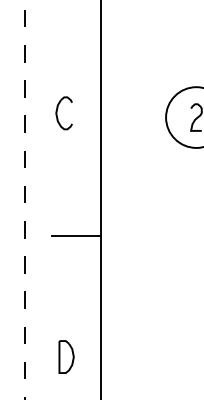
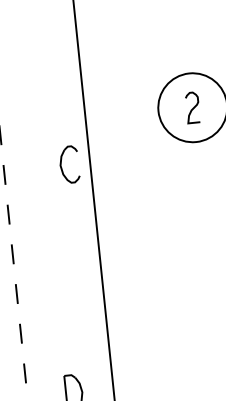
part: (63, 113) -> (68, 164), moved
line: (76, 236) -> (71, 255), removed

